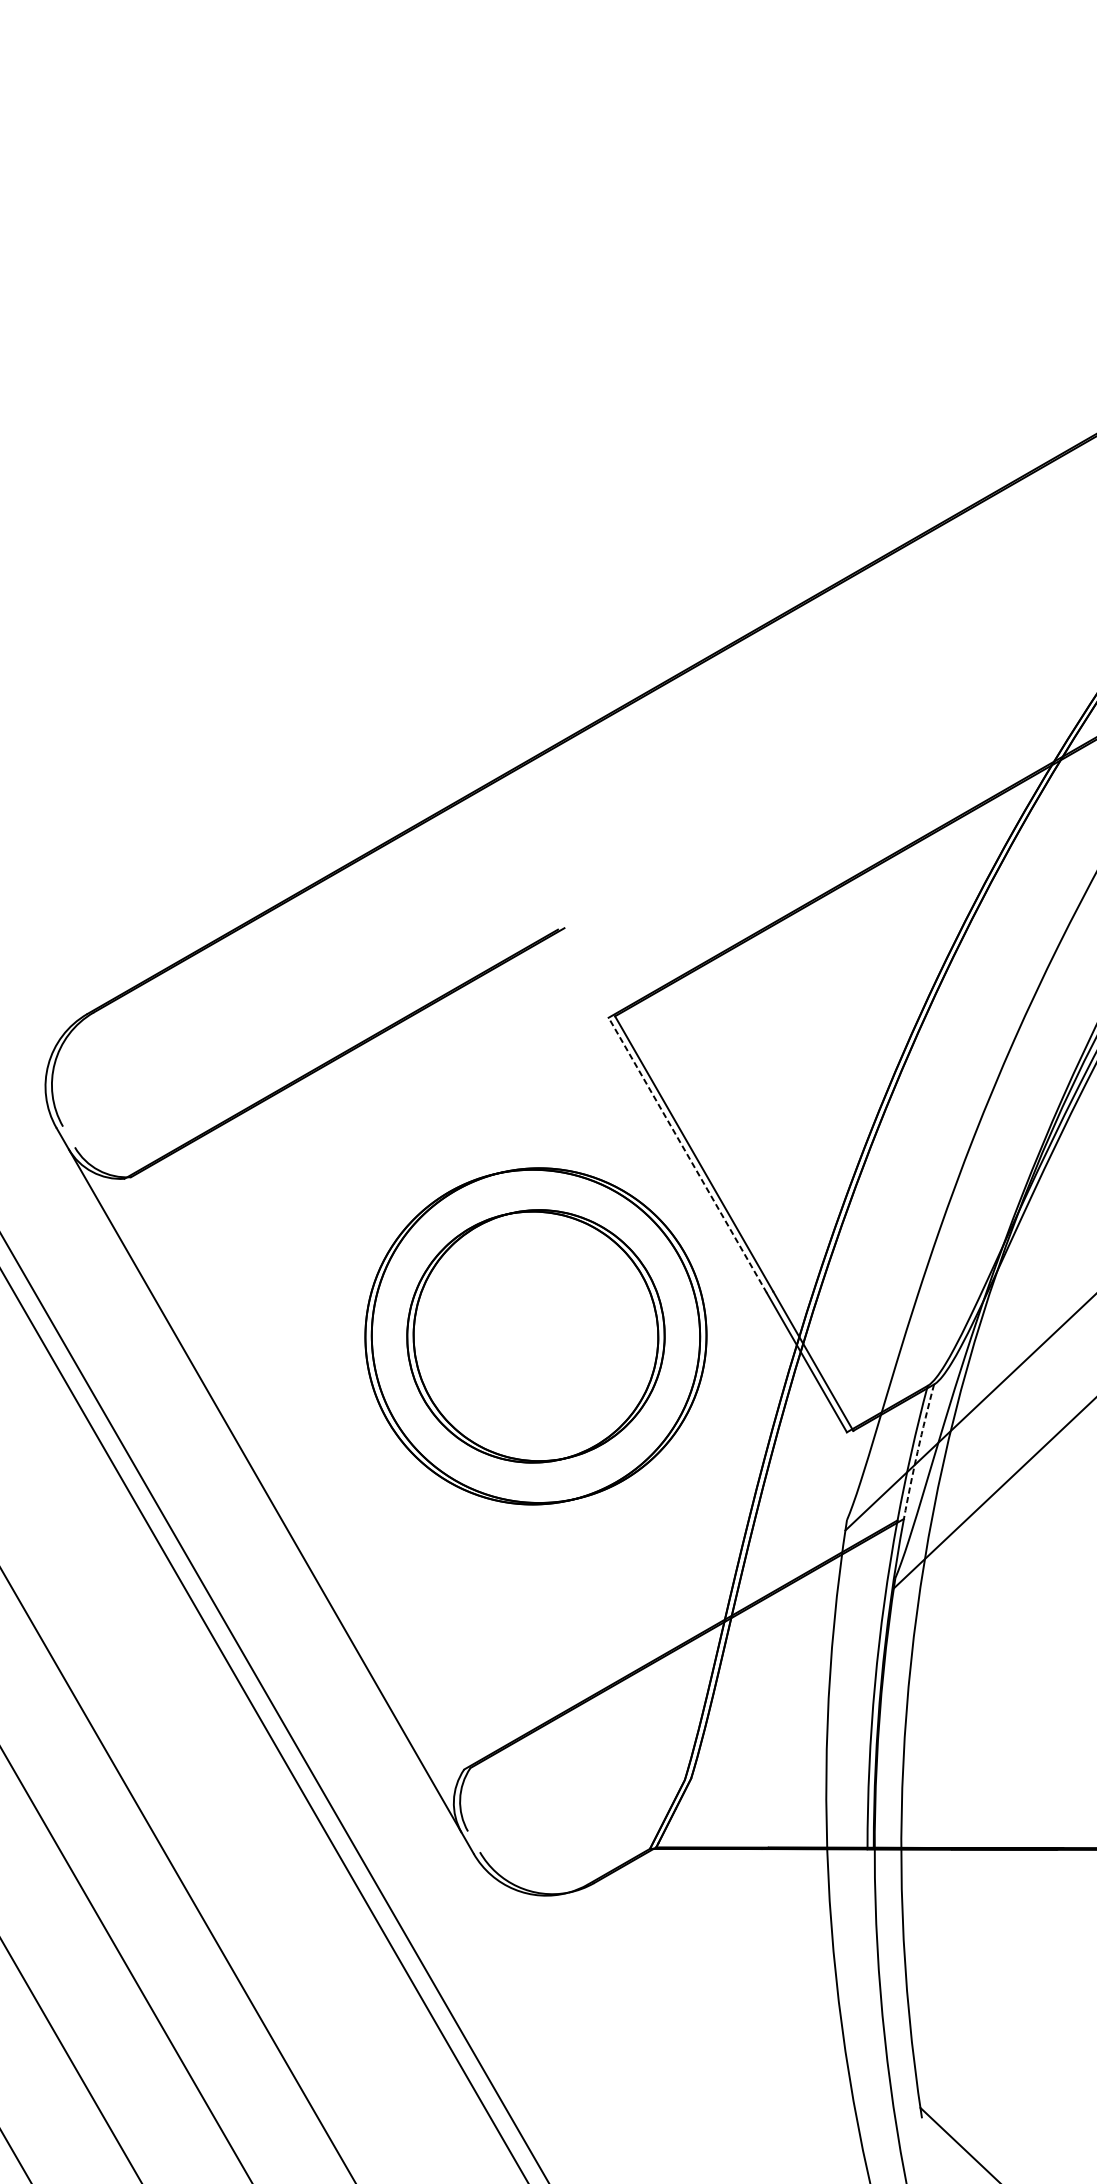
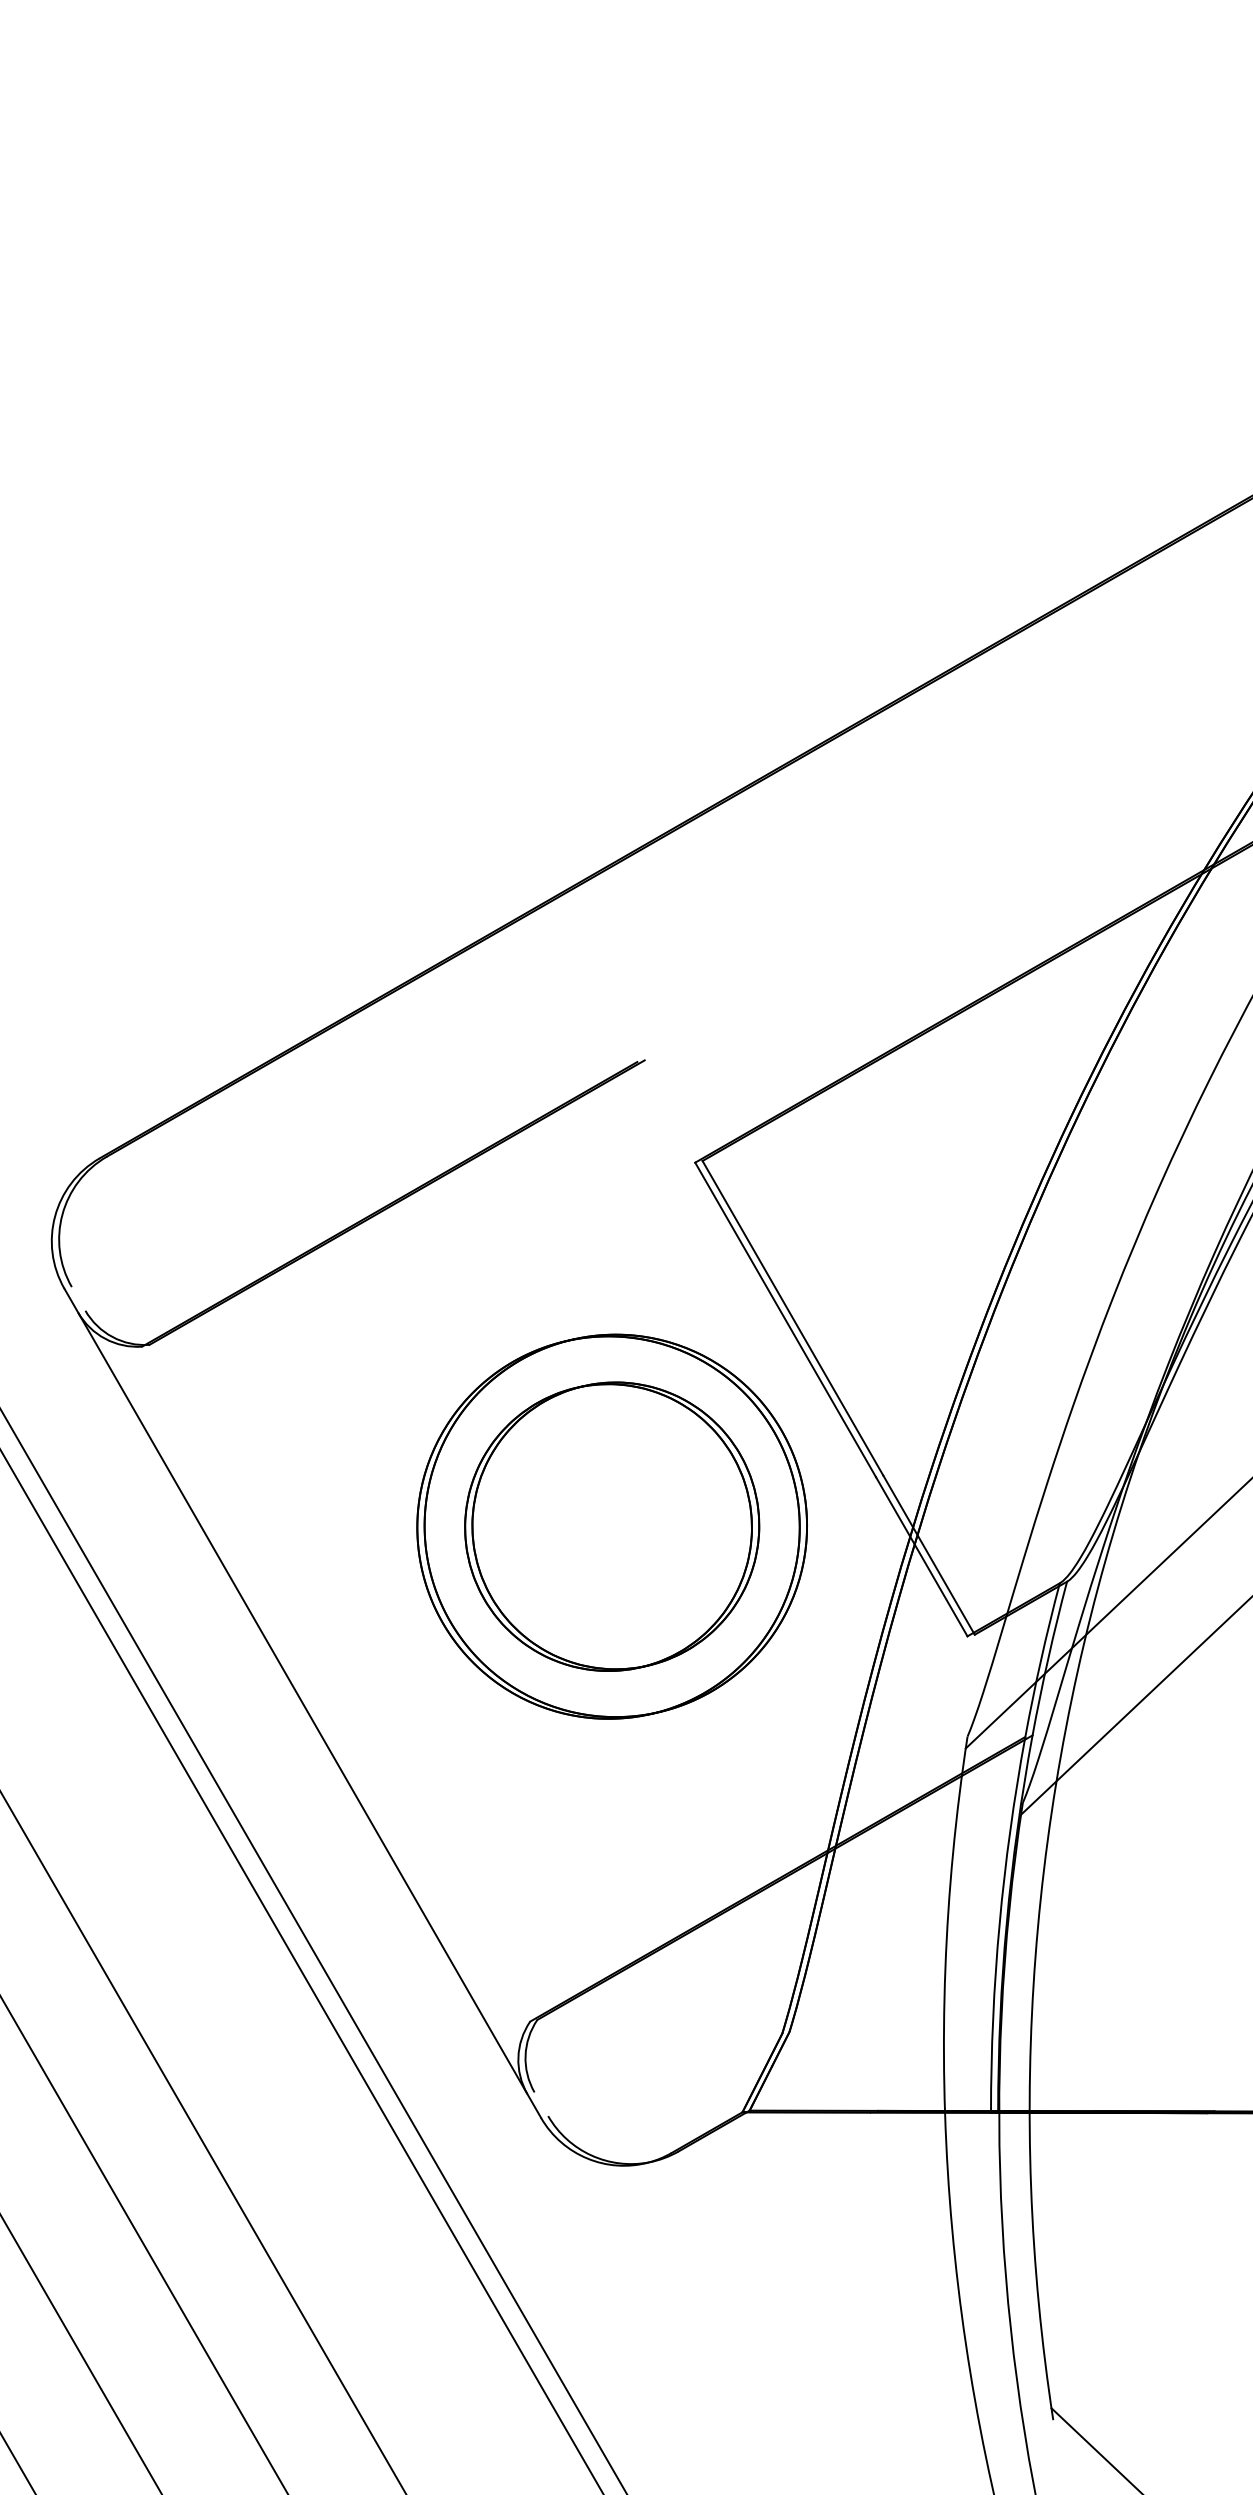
line: (687, 1155) -> (785, 1319), dashed -> solid
arc: (917, 1451) -> (1048, 1658), dashed -> solid

